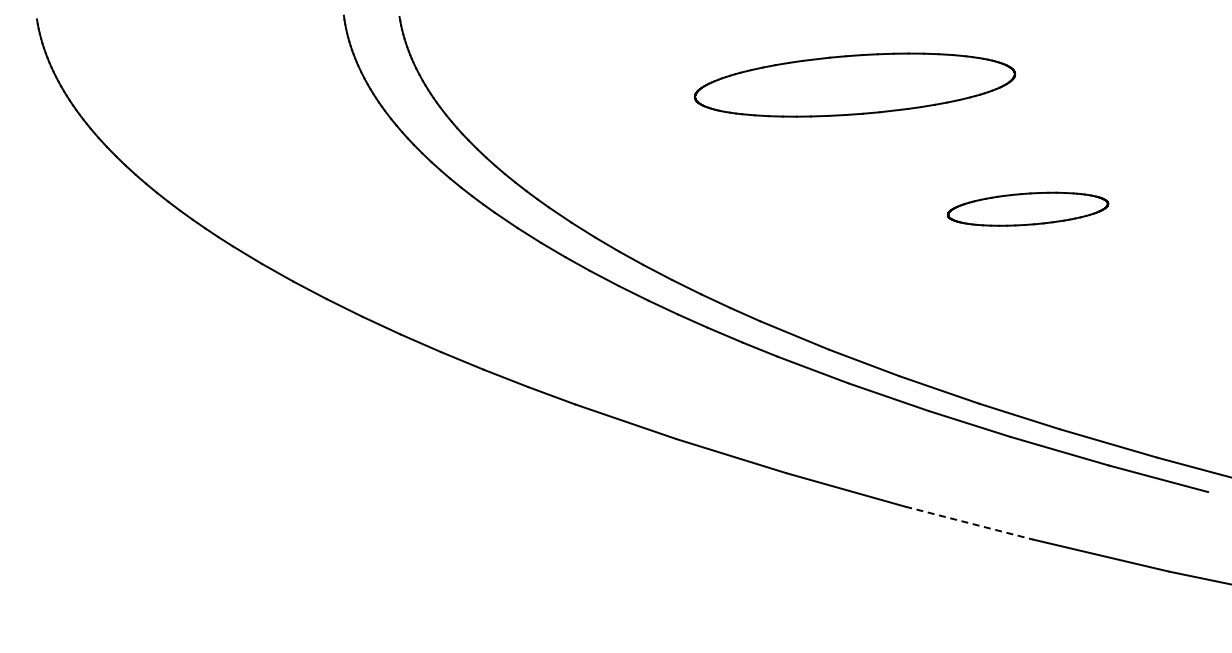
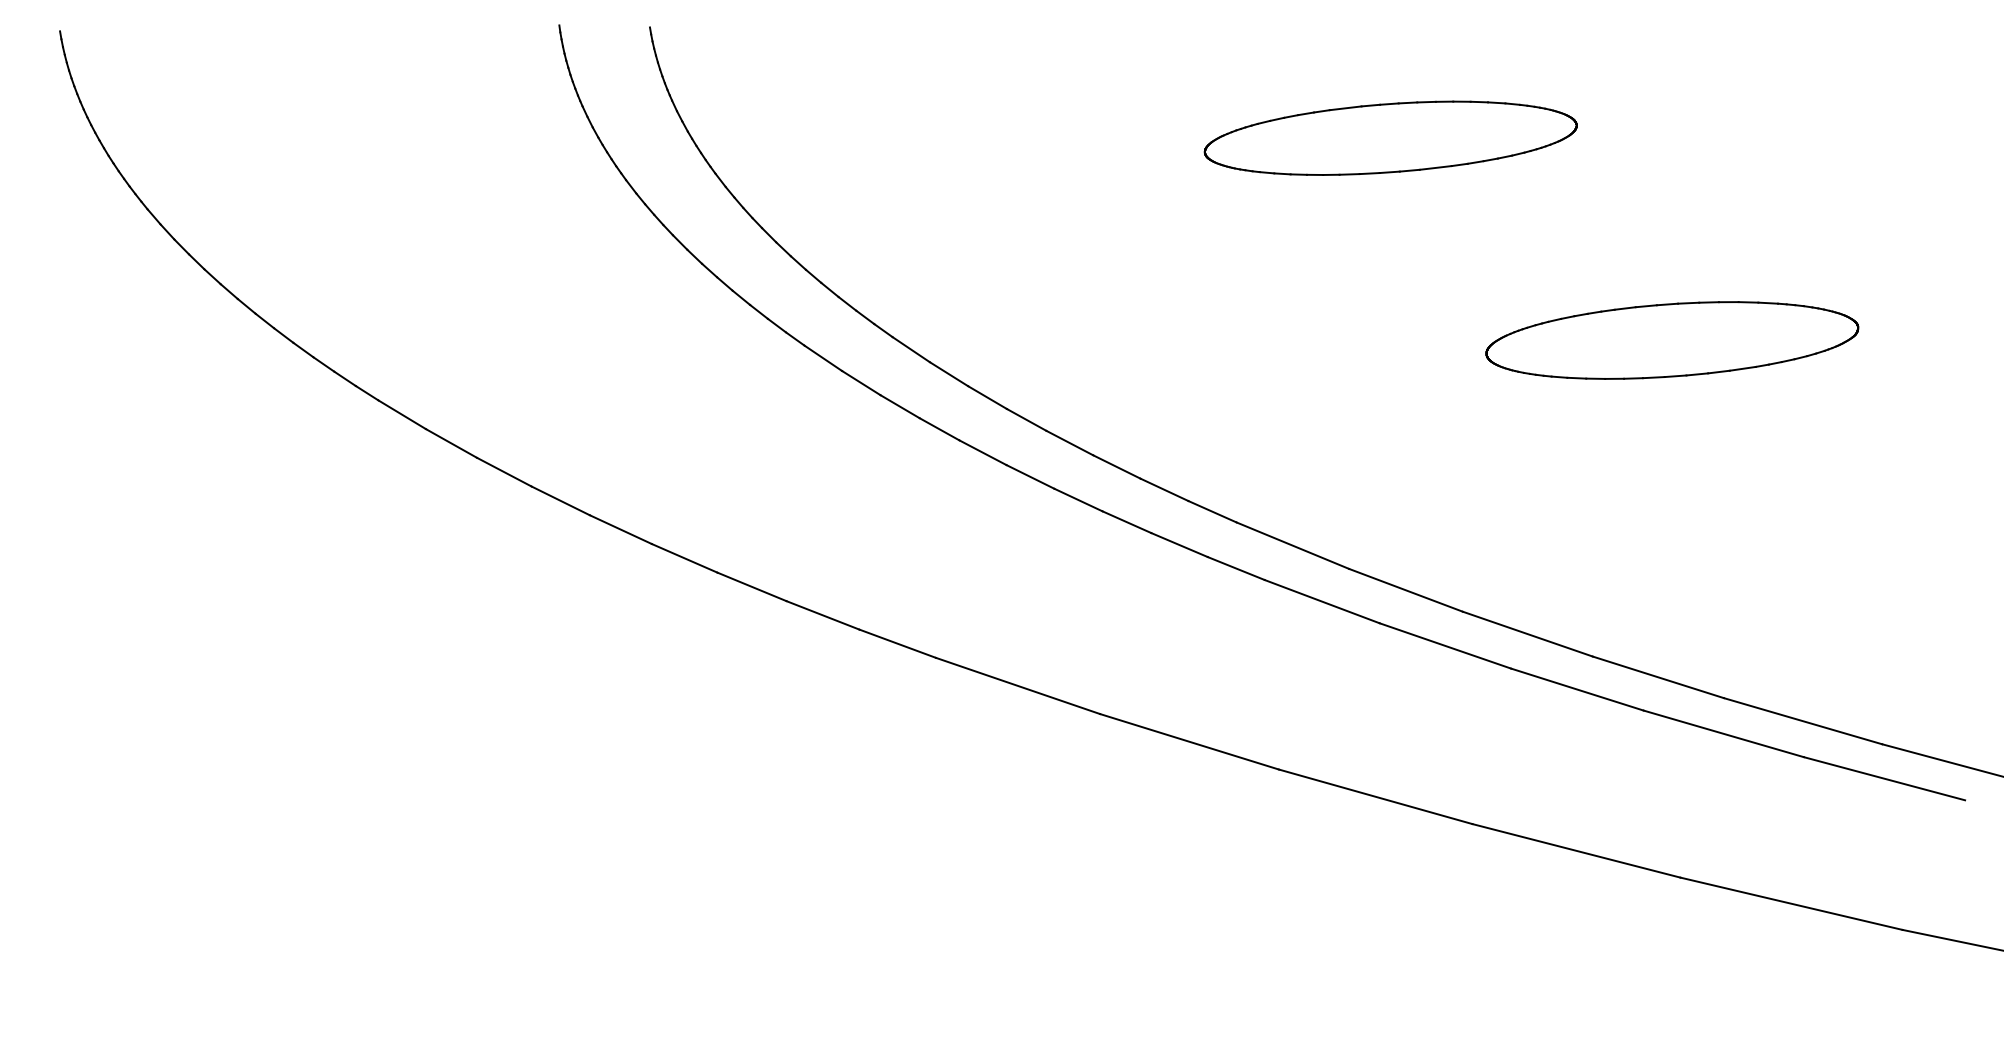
part: (854, 84) -> (1389, 137), size x0.71
part: (1027, 208) -> (1671, 339), size x1.43
line: (969, 523) -> (1577, 851), dashed -> solid

